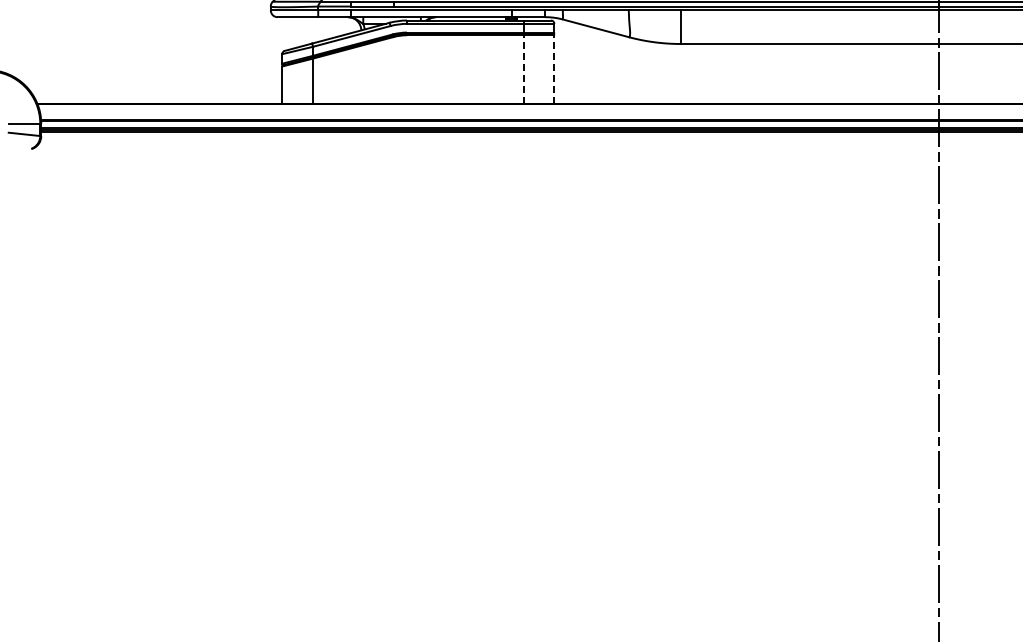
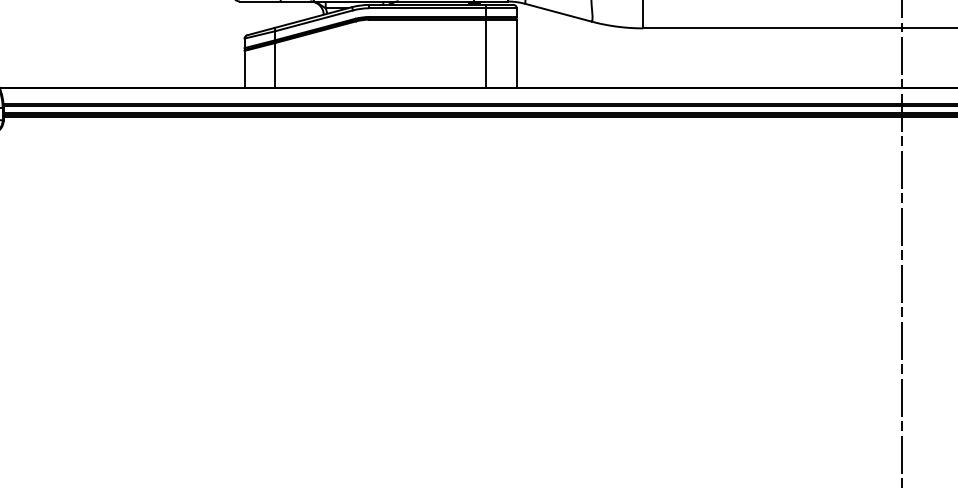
line: (523, 68) -> (485, 52), dashed -> solid
line: (554, 68) -> (516, 52), dashed -> solid

